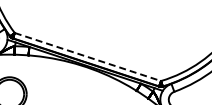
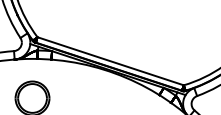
line: (87, 57) -> (110, 61), dashed -> solid

